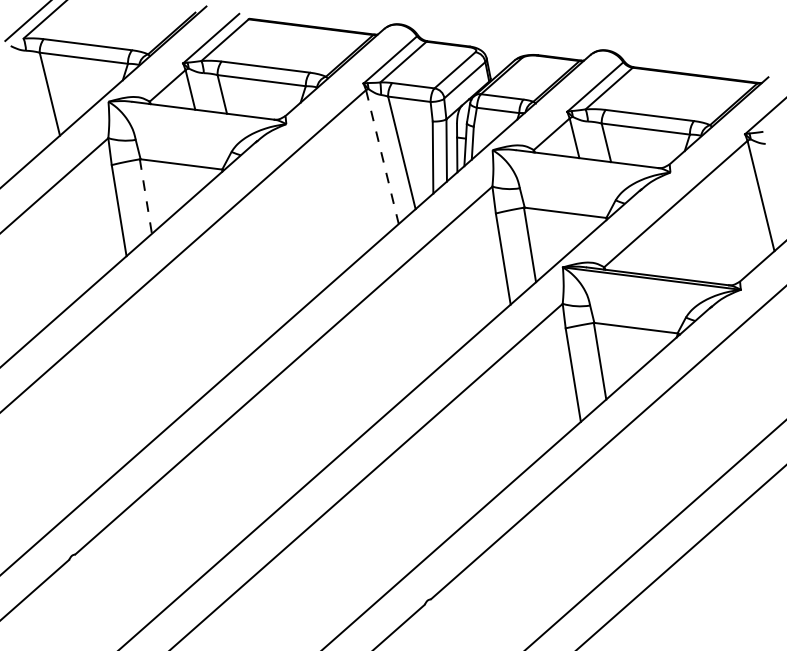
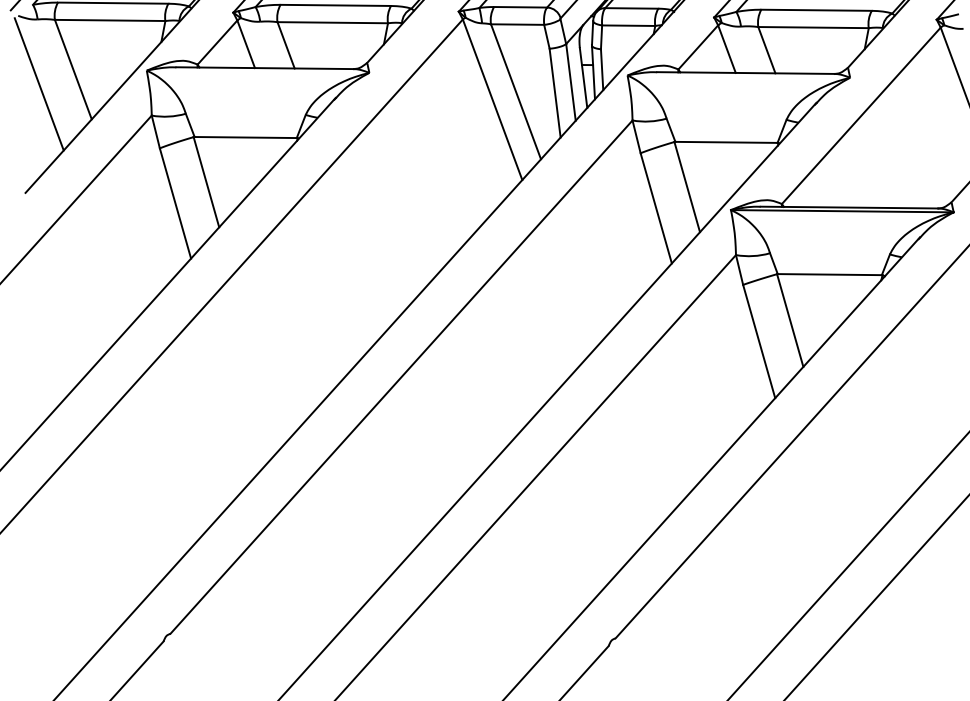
line: (20, 102) -> (38, 84), added
line: (382, 157) -> (492, 100), dashed -> solid
line: (145, 196) -> (205, 182), dashed -> solid

